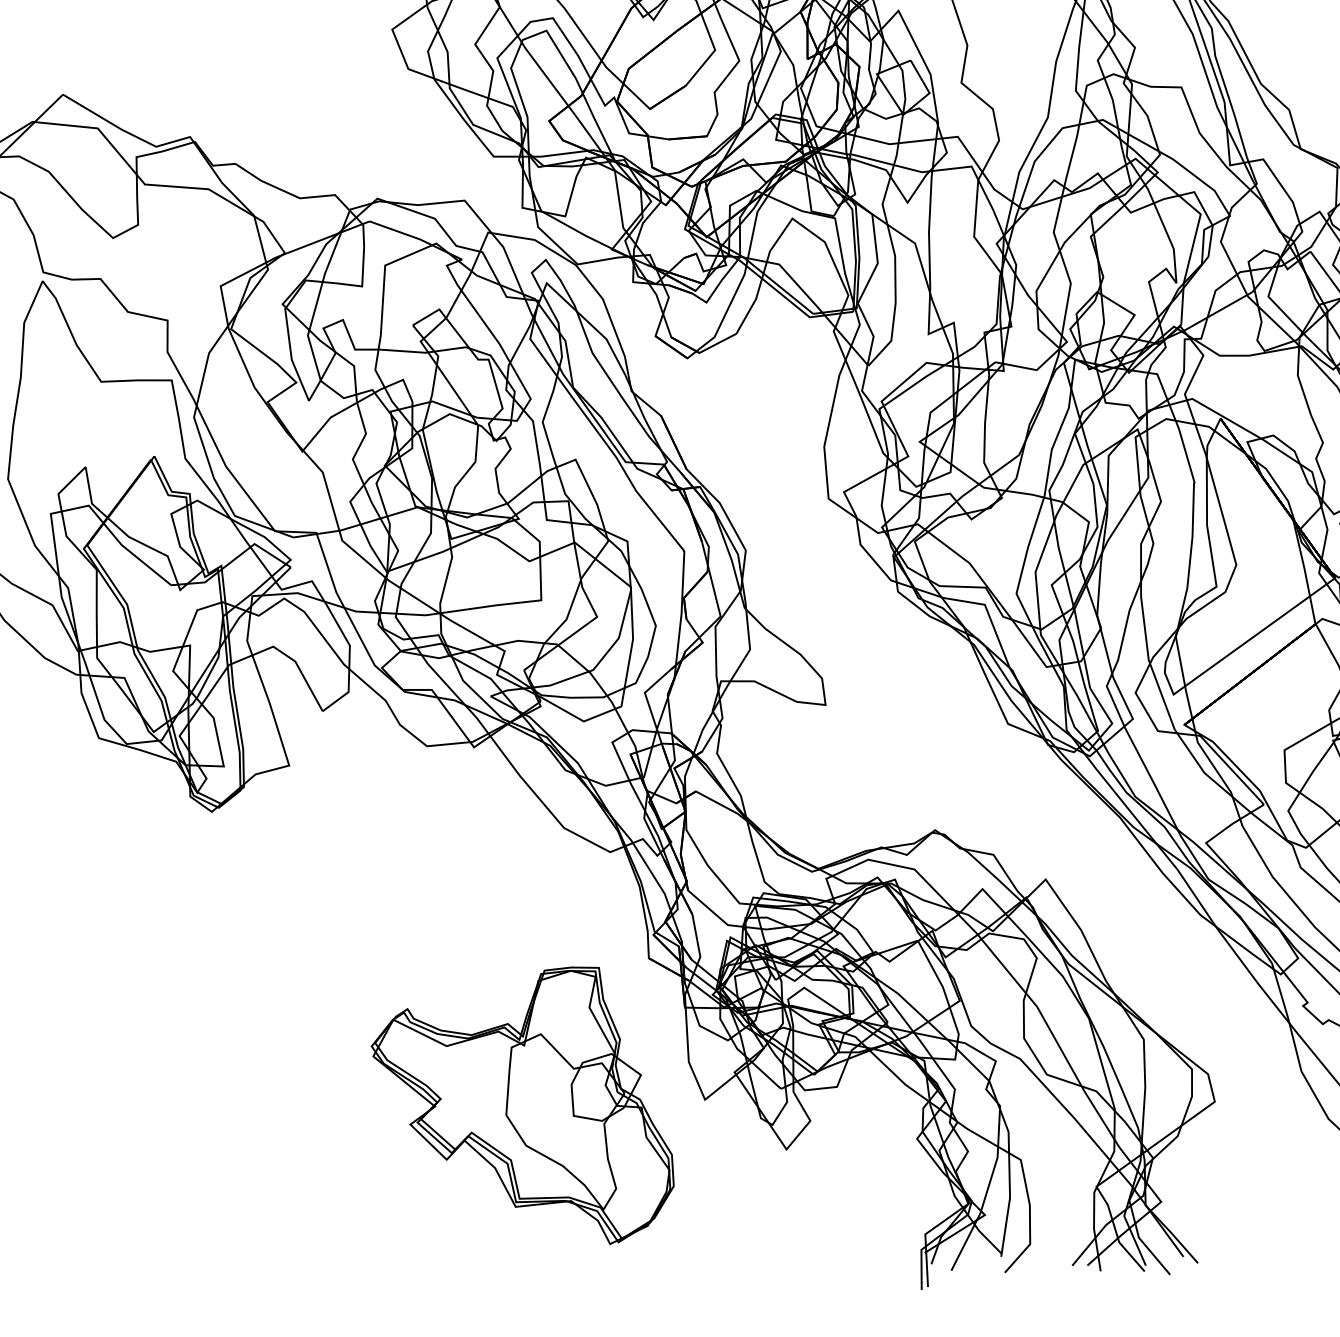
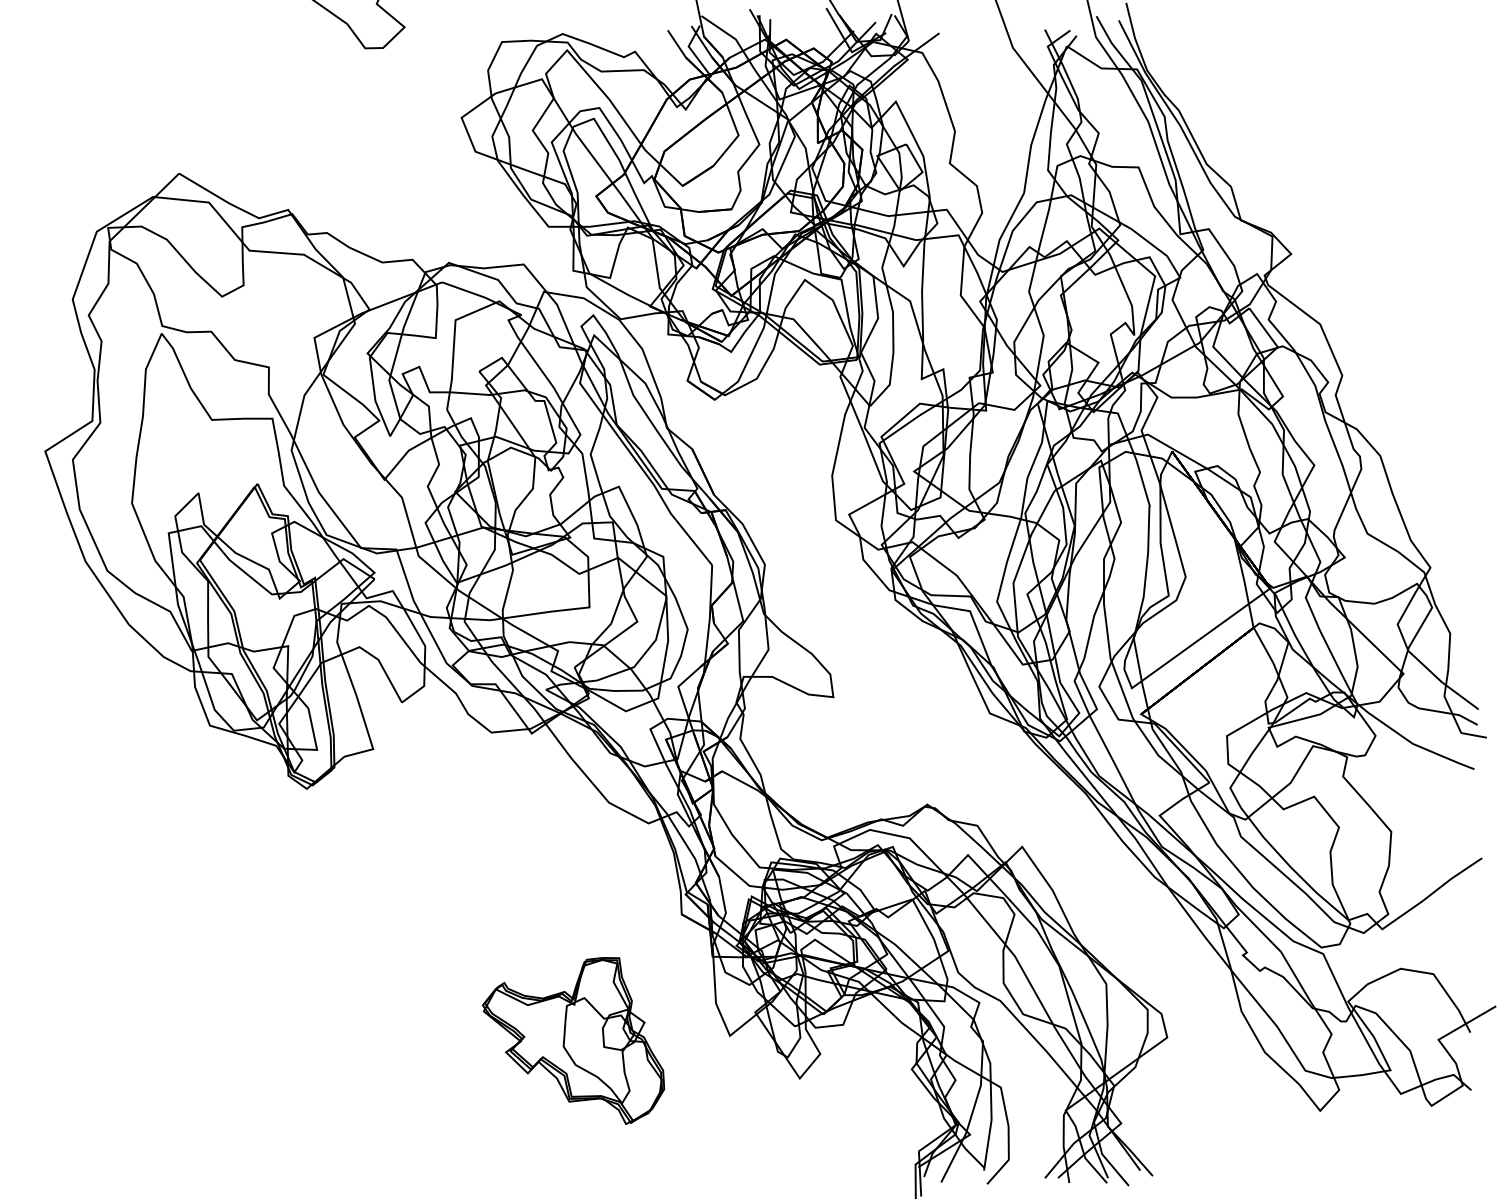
part: (522, 1105) -> (573, 1040), size x0.7

